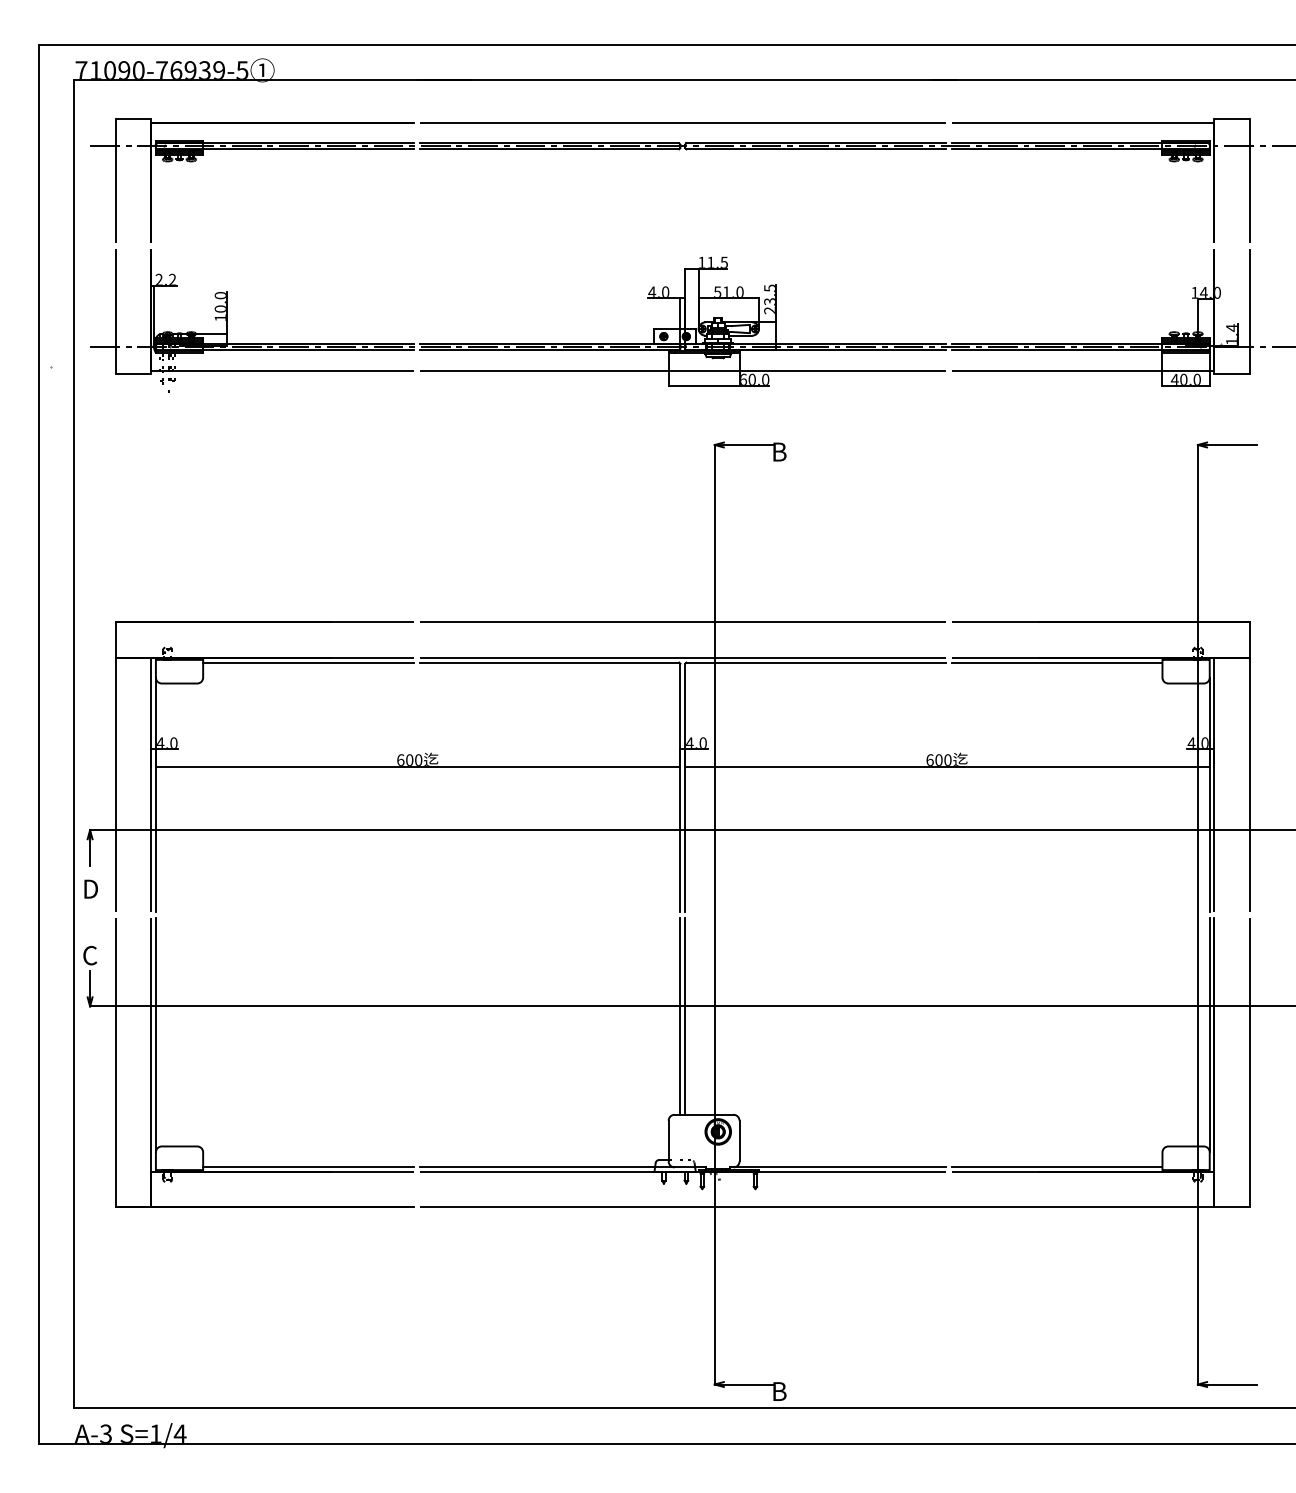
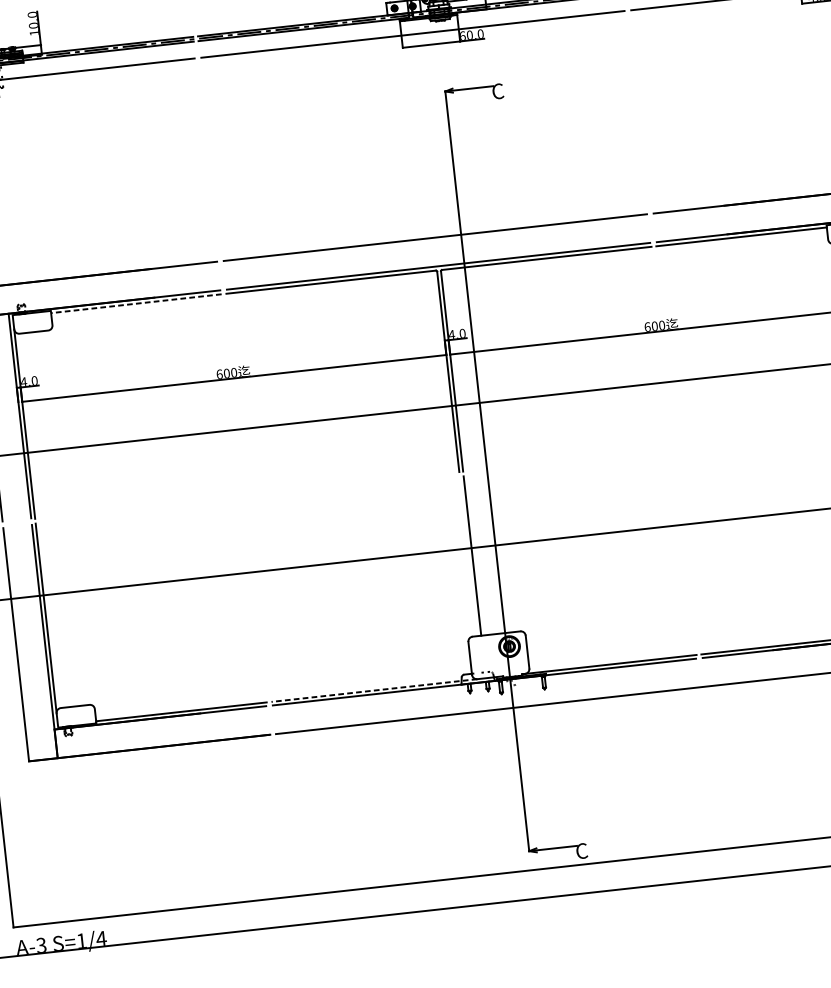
text: (779, 451) -> (498, 90), B -> C
line: (308, 662) -> (136, 303), solid -> dashed
line: (680, 1015) -> (468, 555), removed
line: (546, 1167) -> (373, 690), solid -> dashed
text: (779, 1391) -> (582, 851), B -> C

